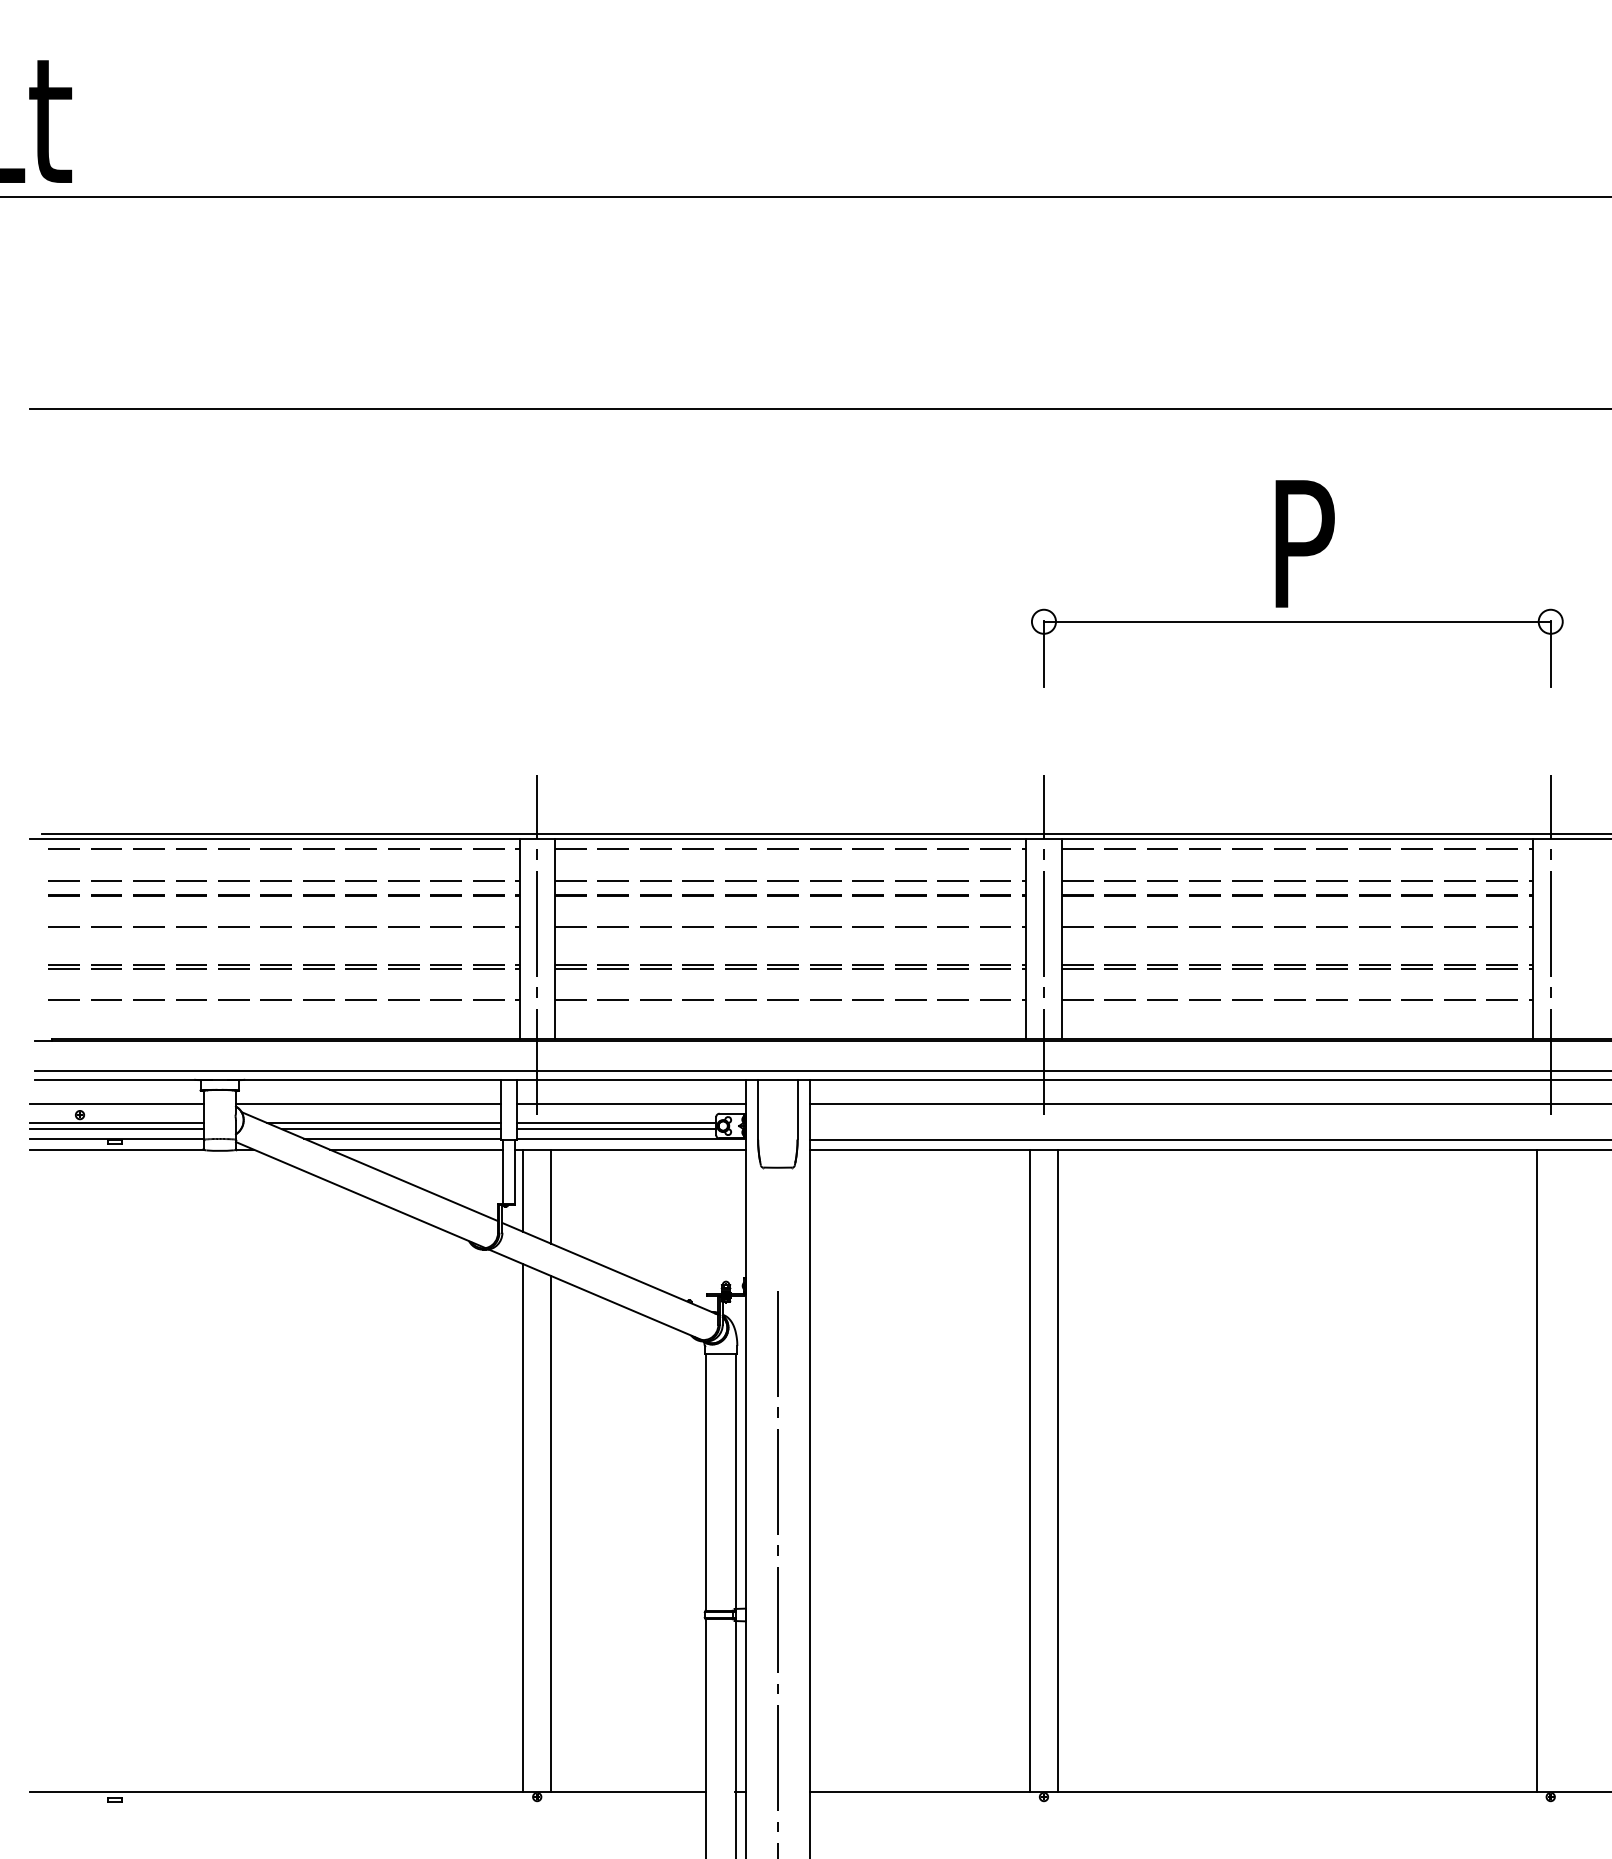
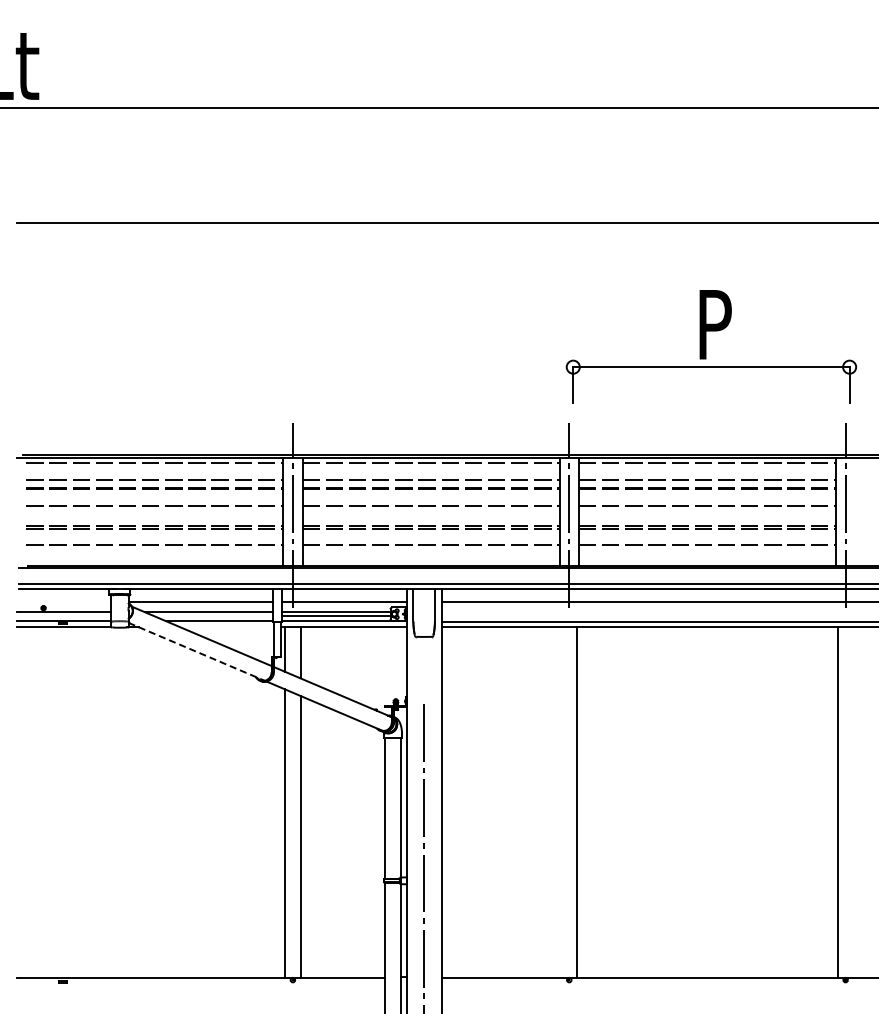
part: (1297, 583) -> (711, 346), moved
line: (116, 1104) -> (63, 602), removed
line: (116, 1128) -> (63, 615), removed
line: (391, 1128) -> (213, 615), removed
line: (415, 1150) -> (226, 627), removed
line: (360, 1194) -> (196, 651), solid -> dashed
line: (1029, 1471) -> (561, 802), removed

